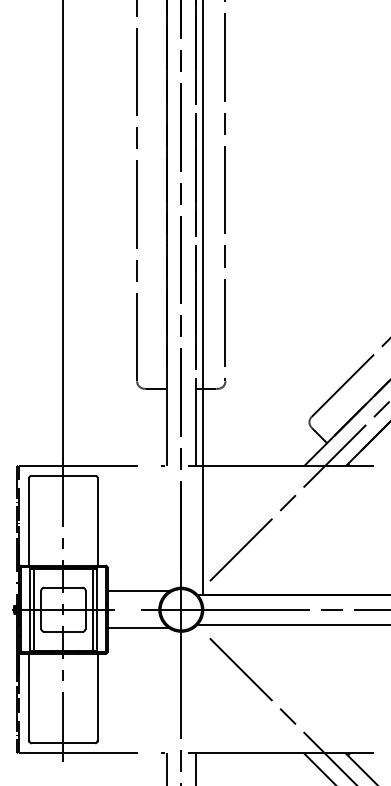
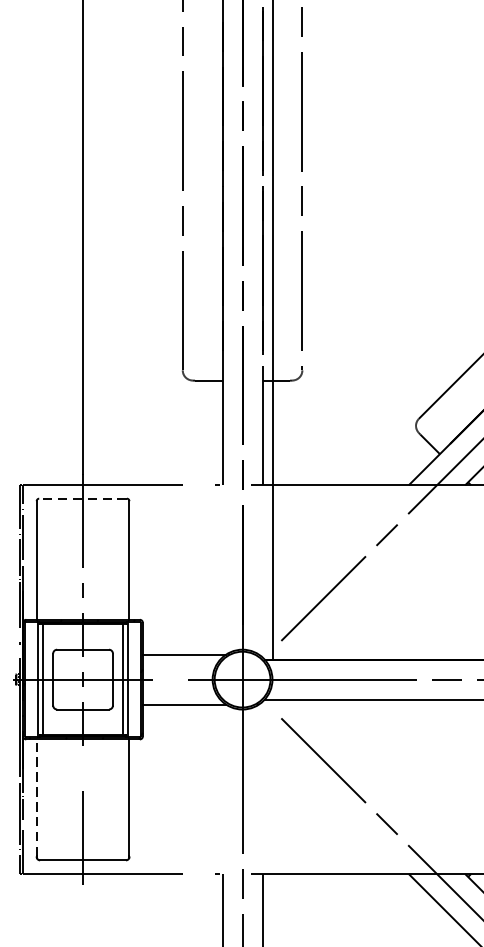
line: (62, 476) -> (81, 499), solid -> dashed
line: (62, 675) -> (81, 768), removed
line: (29, 696) -> (37, 797), solid -> dashed

